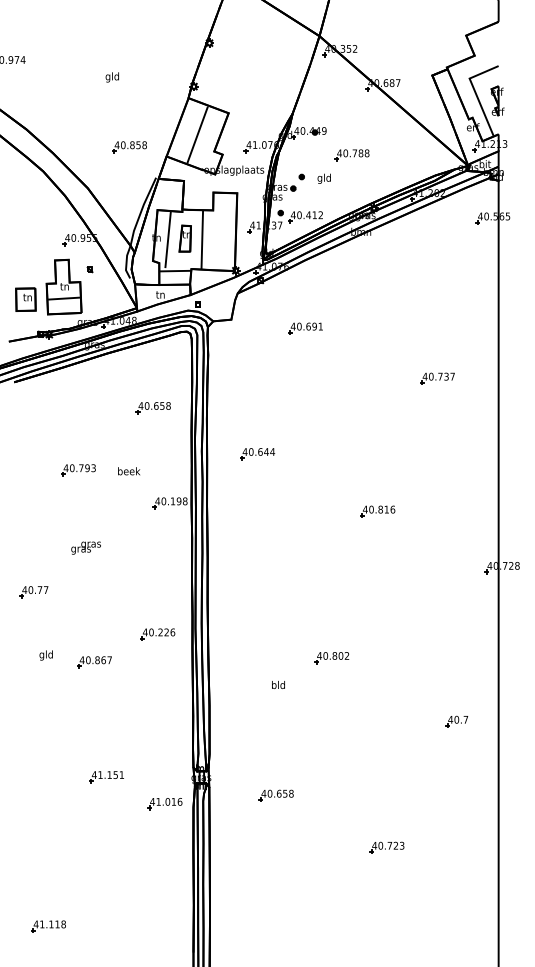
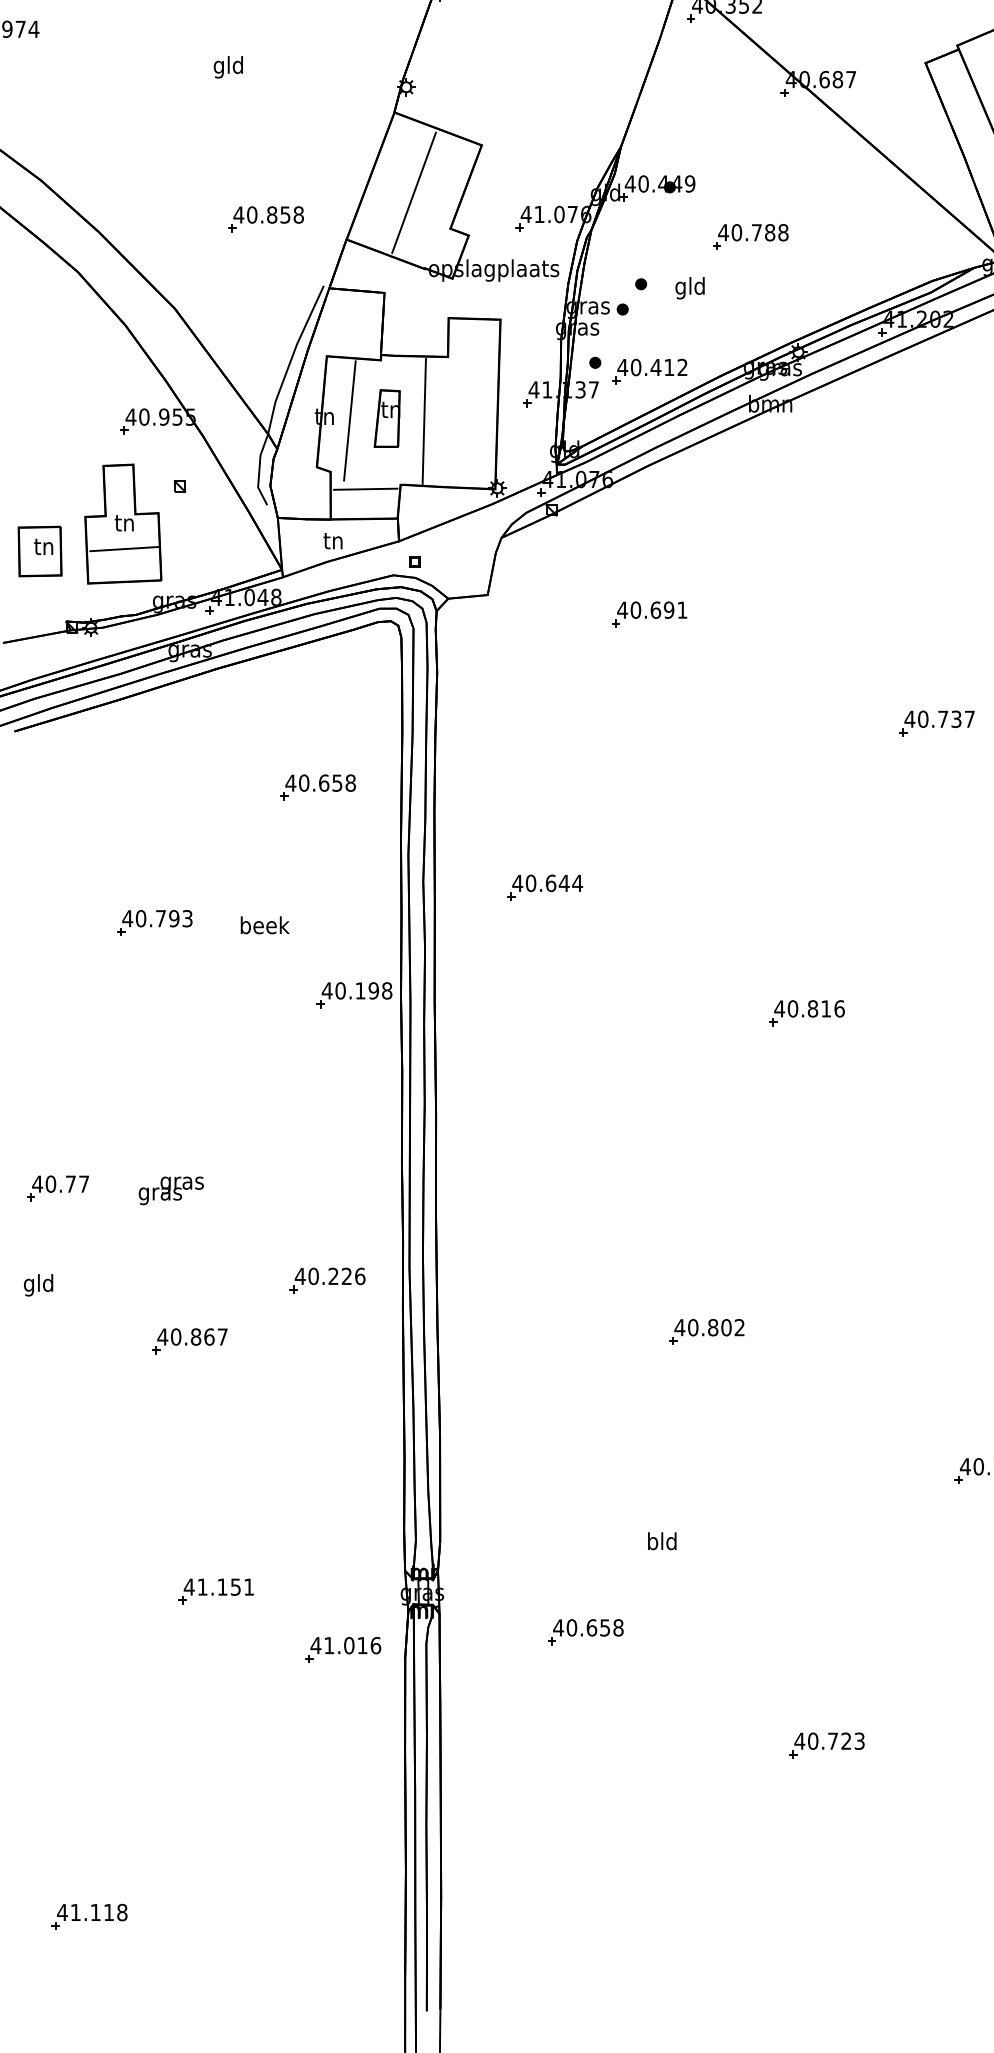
text: (85, 547) -> (169, 1189), moved
text: (45, 655) -> (36, 1285), moved
text: (278, 684) -> (662, 1540), moved

